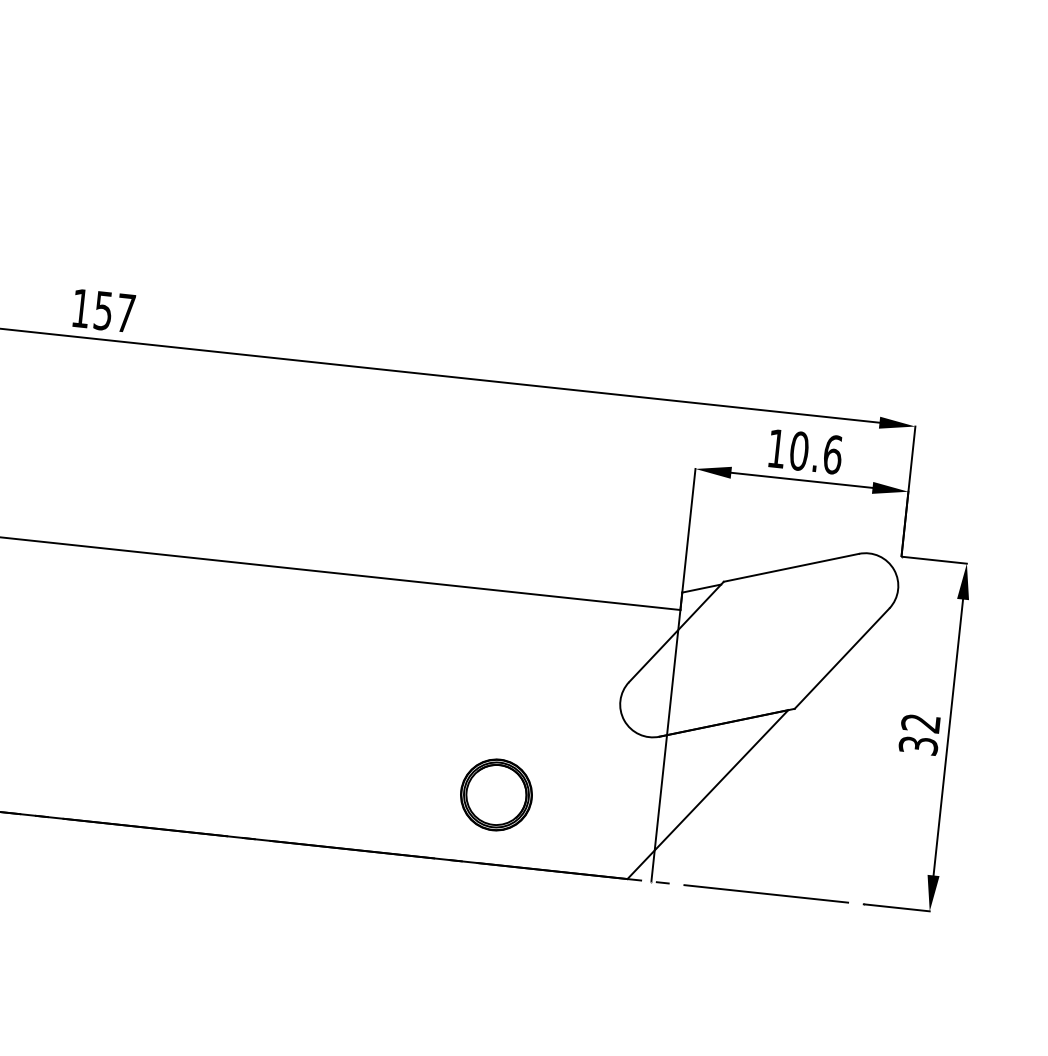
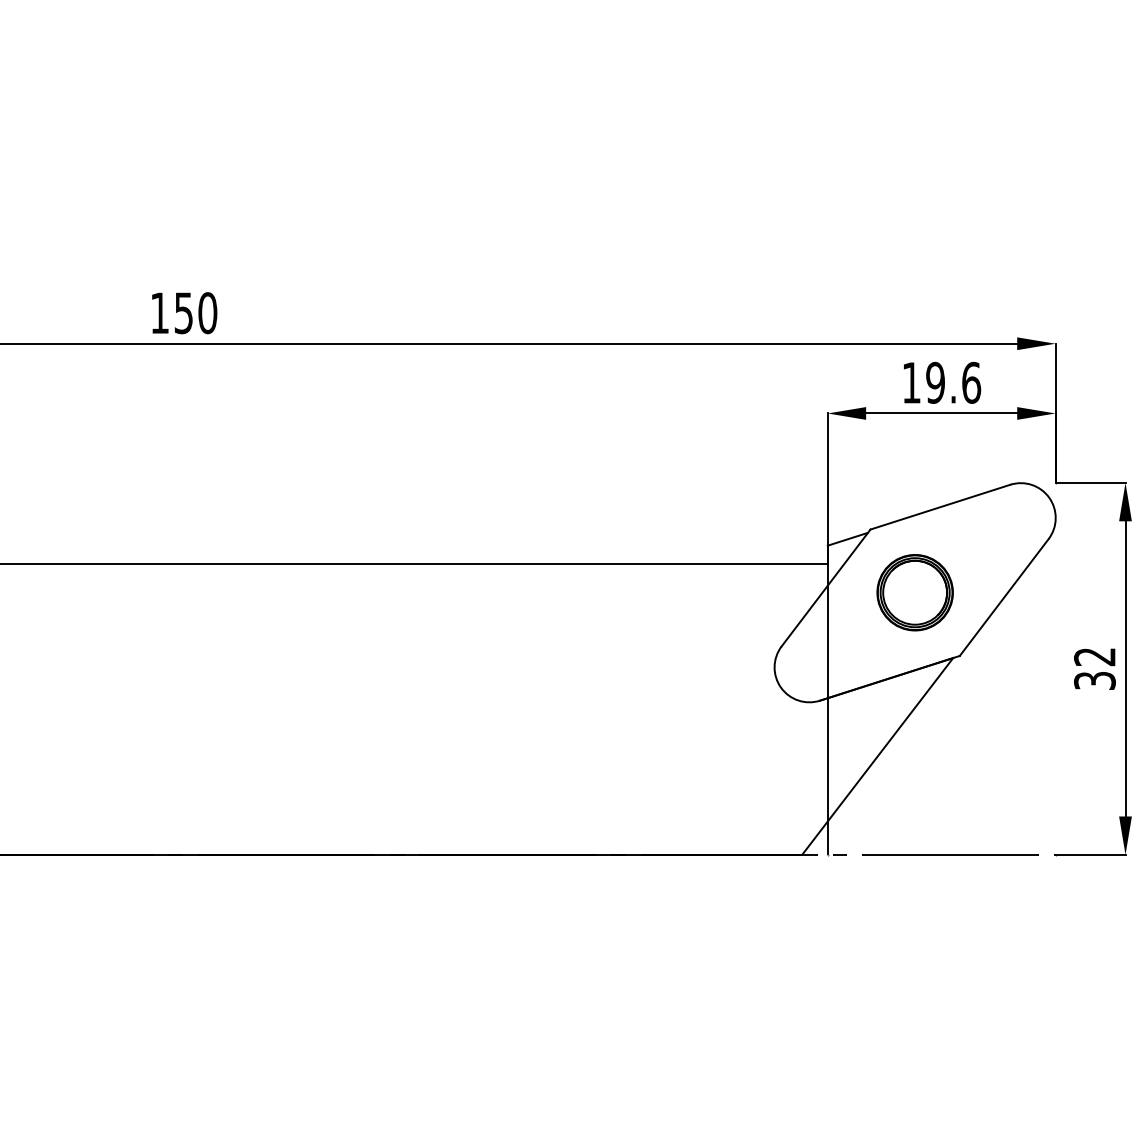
text: (125, 313) -> (207, 313), 157 -> 150
text: (799, 450) -> (935, 382), 10.6 -> 19.6
part: (495, 794) -> (914, 592), moved

